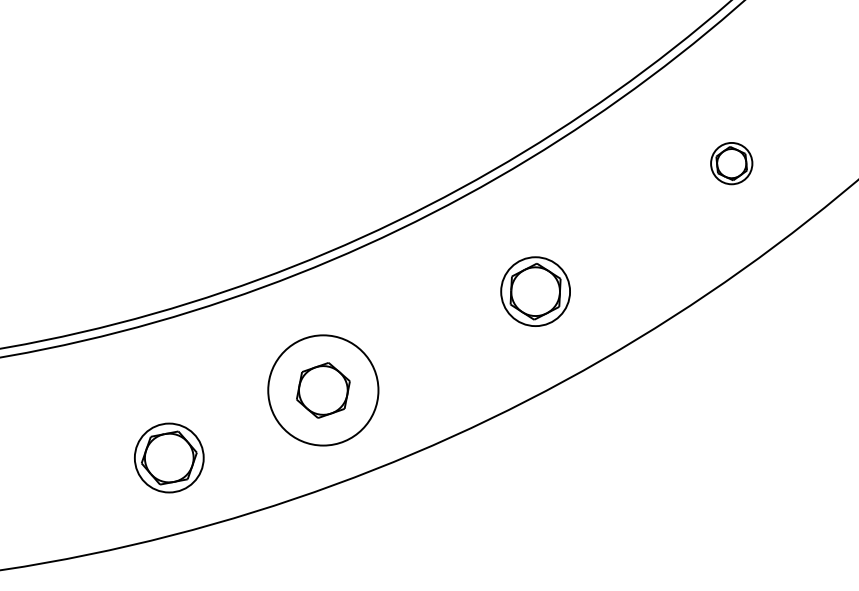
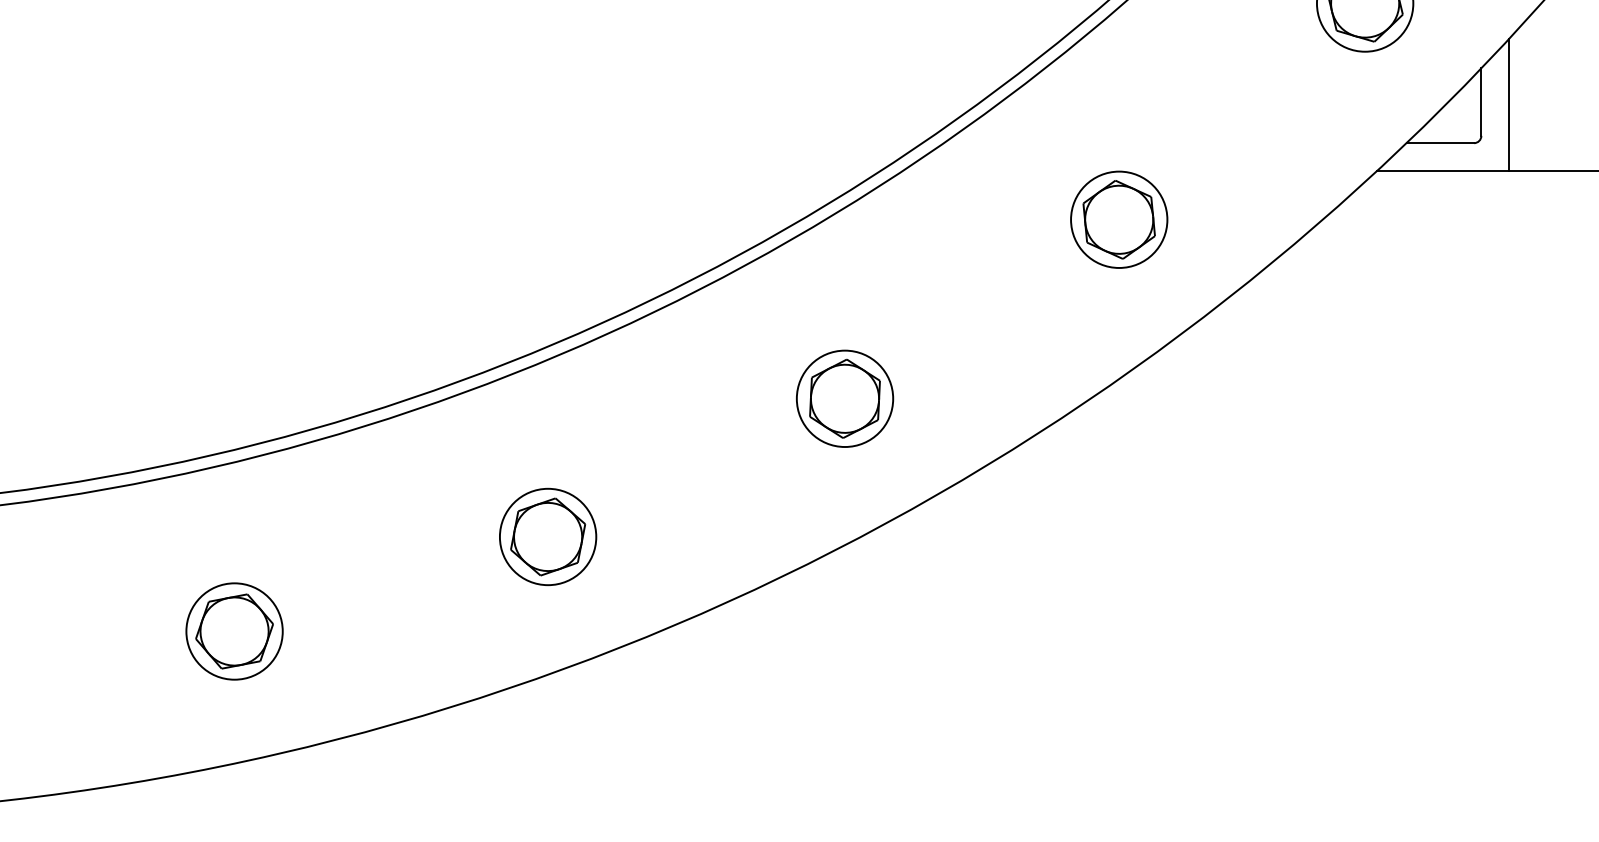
part: (731, 163) -> (1119, 219), size x1.67
circle: (322, 390) -> (547, 536), size x0.62
part: (169, 458) -> (234, 631), moved

